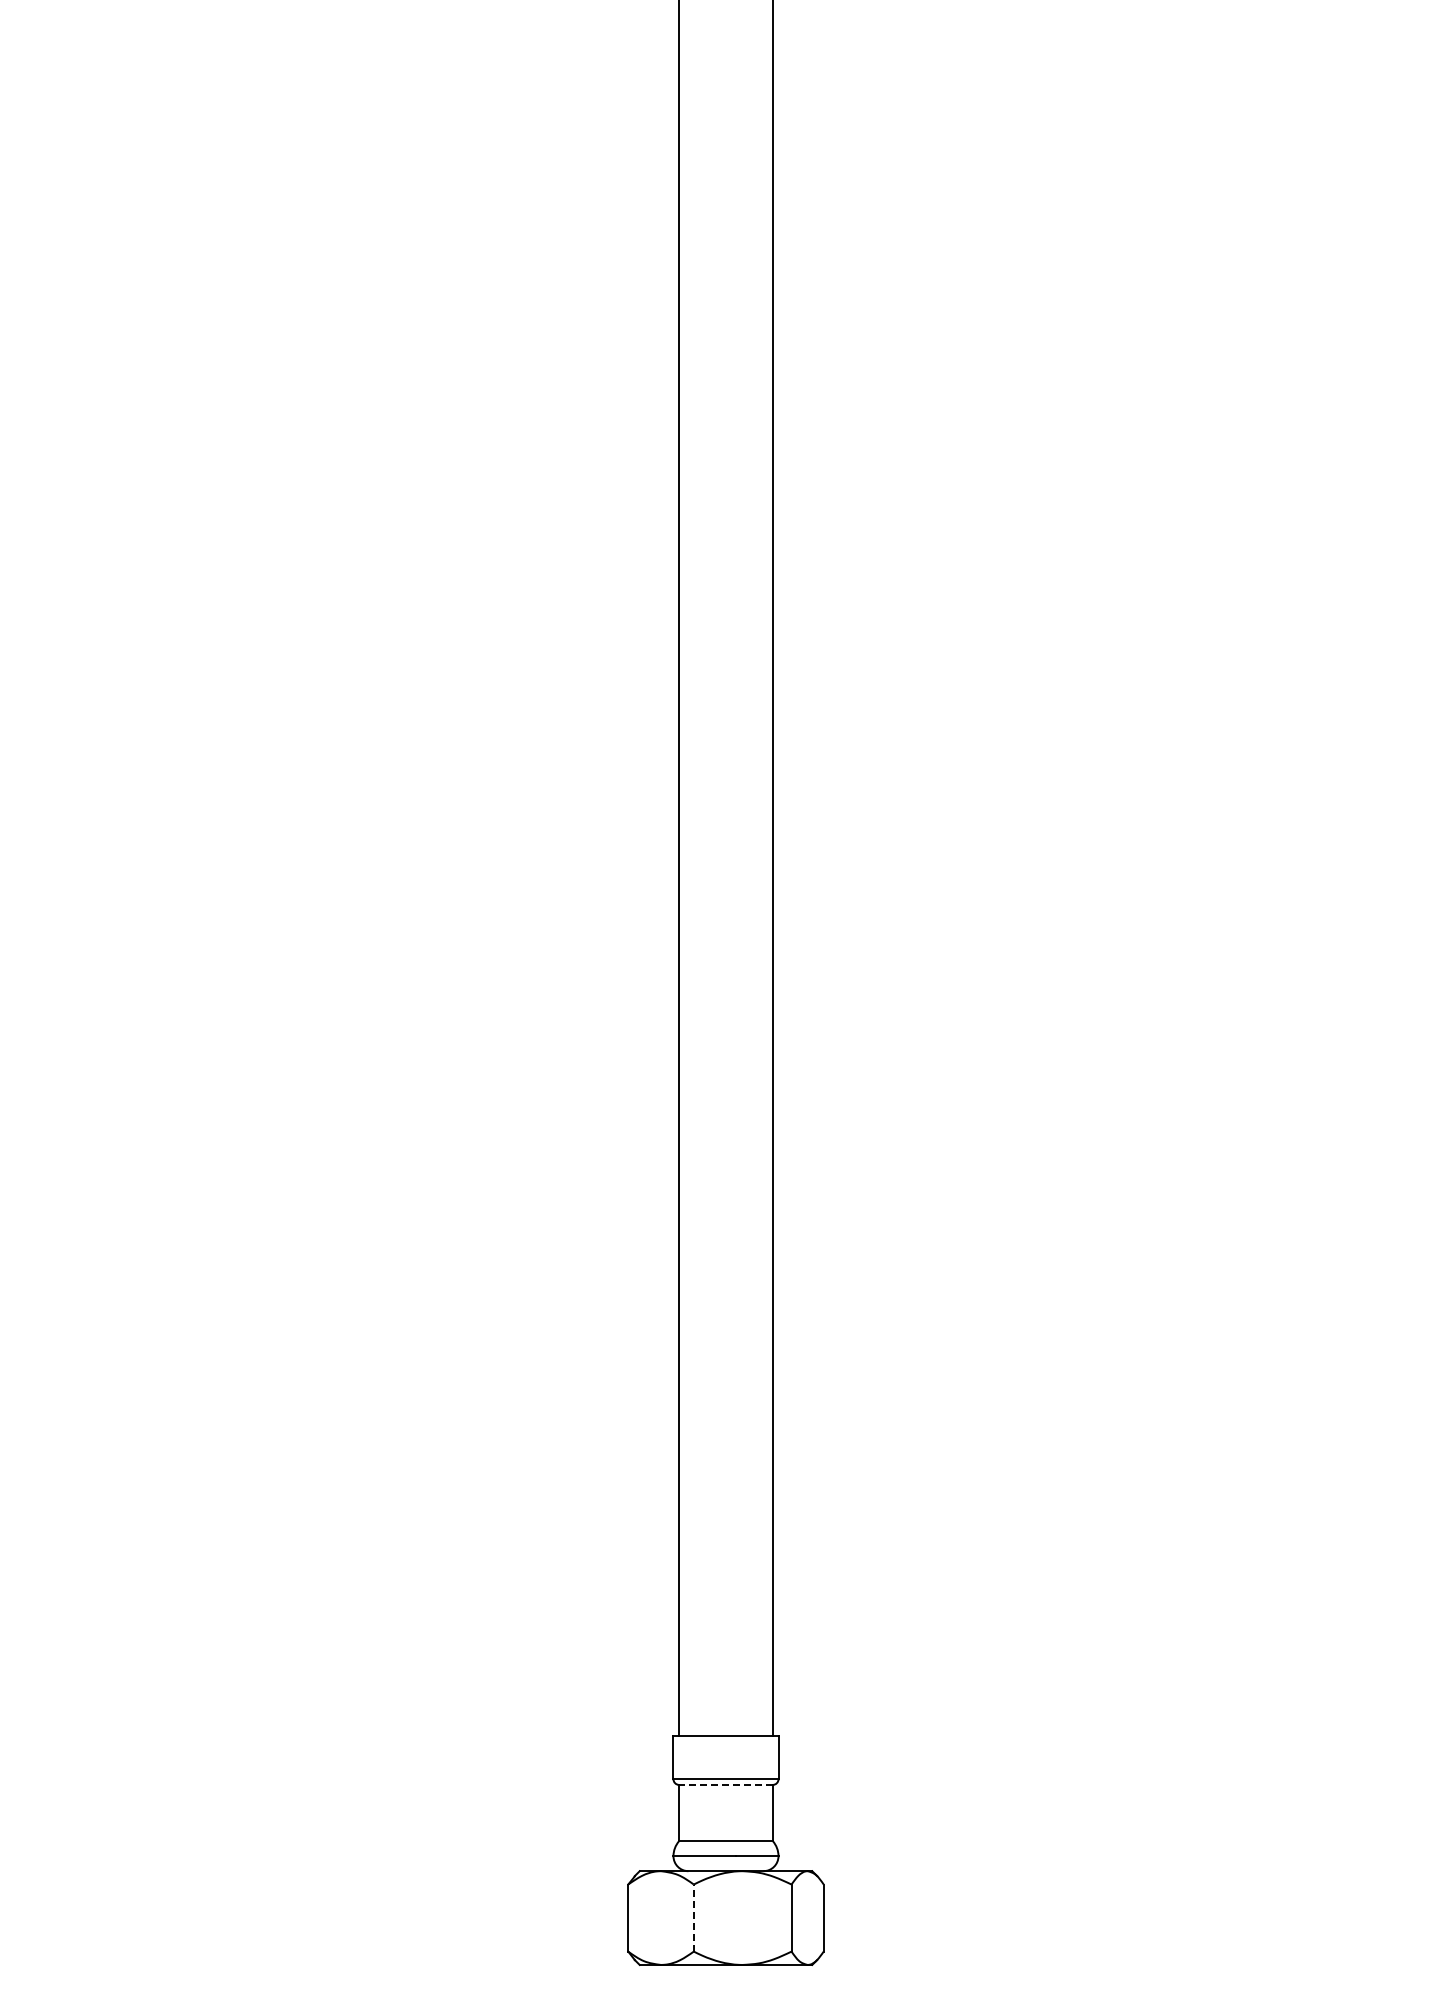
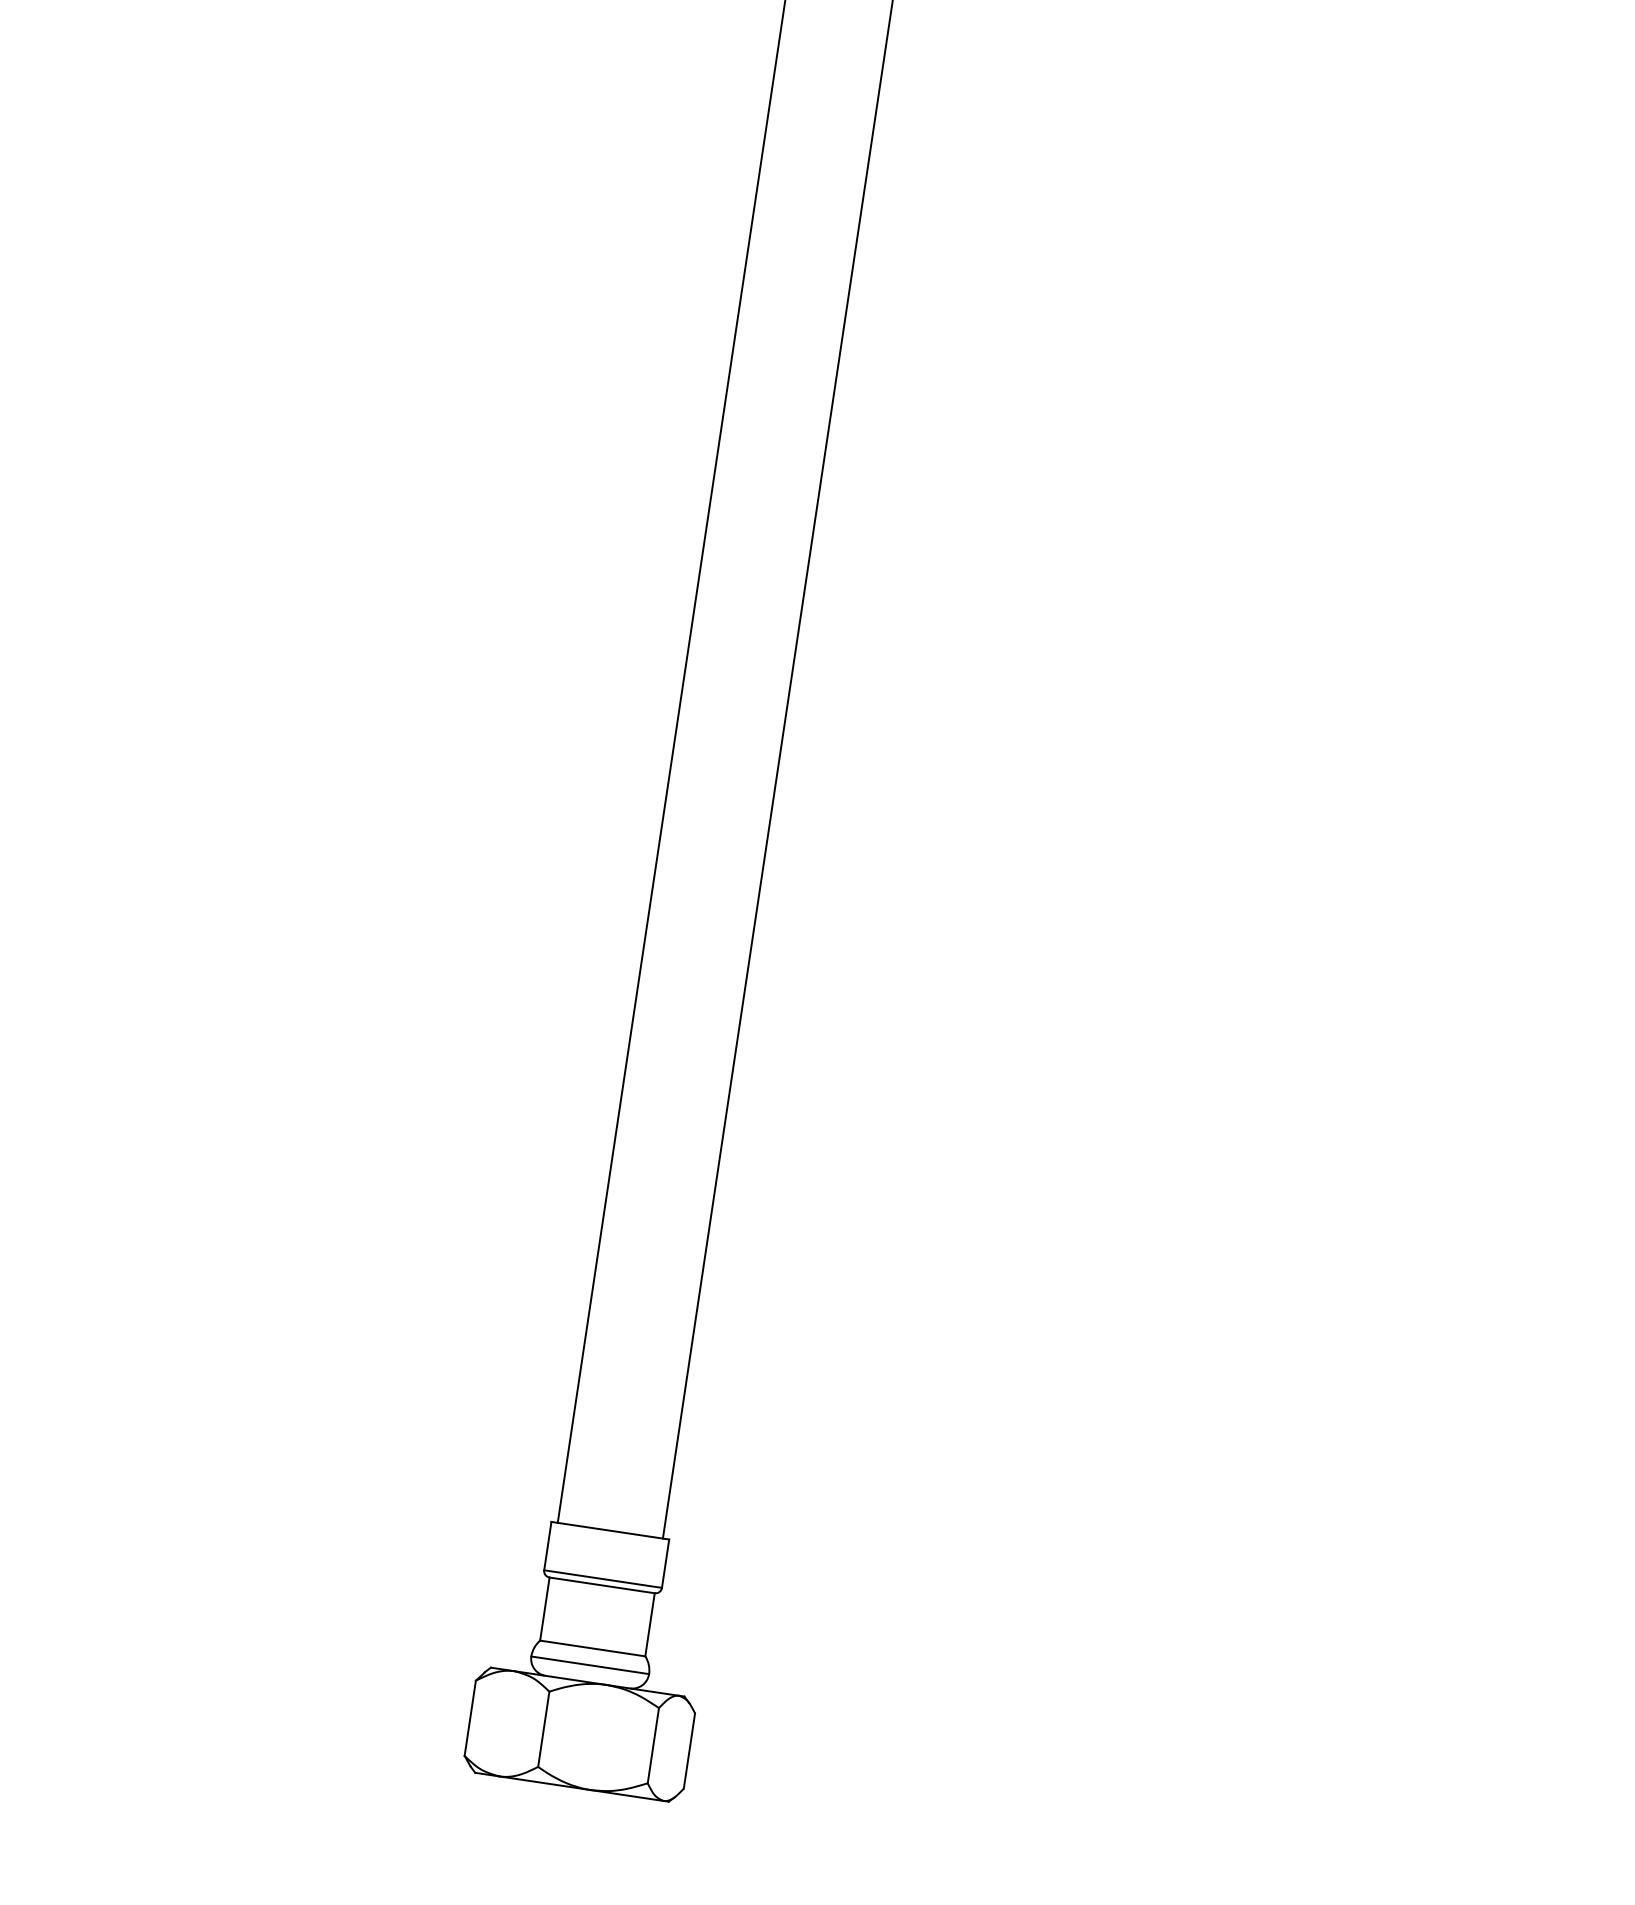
line: (725, 1784) -> (601, 1584), dashed -> solid
line: (693, 1918) -> (543, 1729), dashed -> solid

